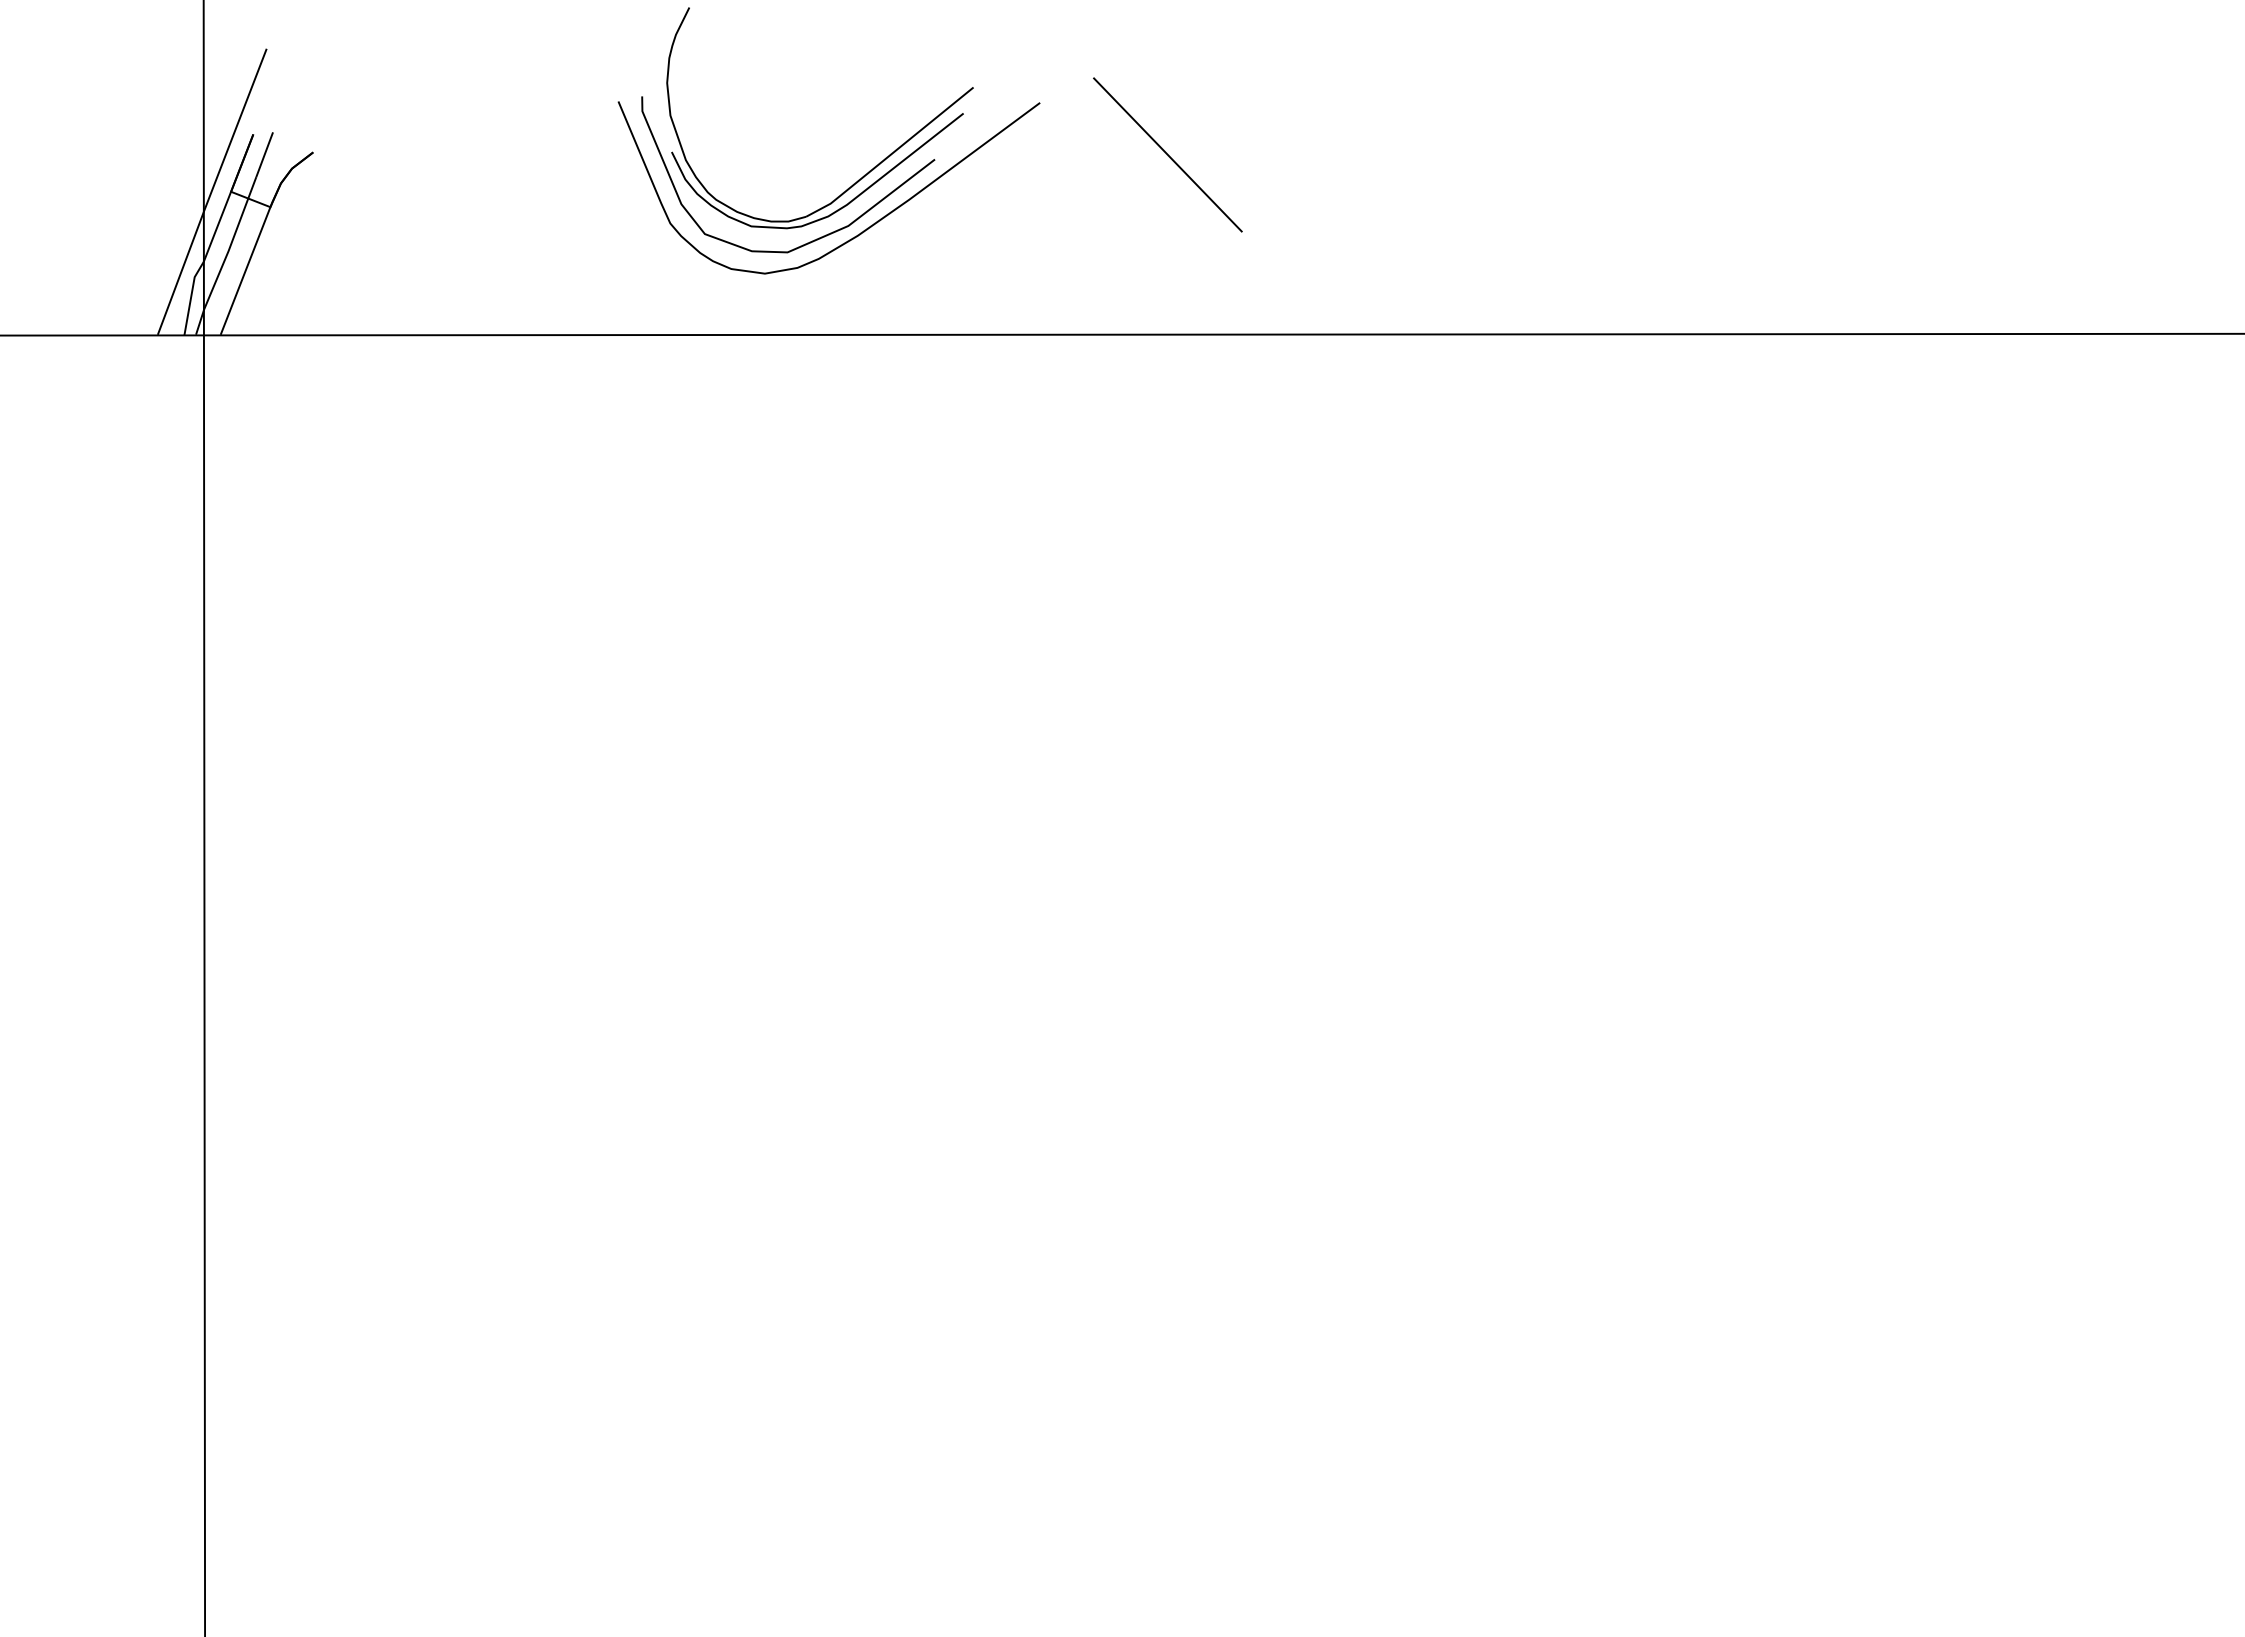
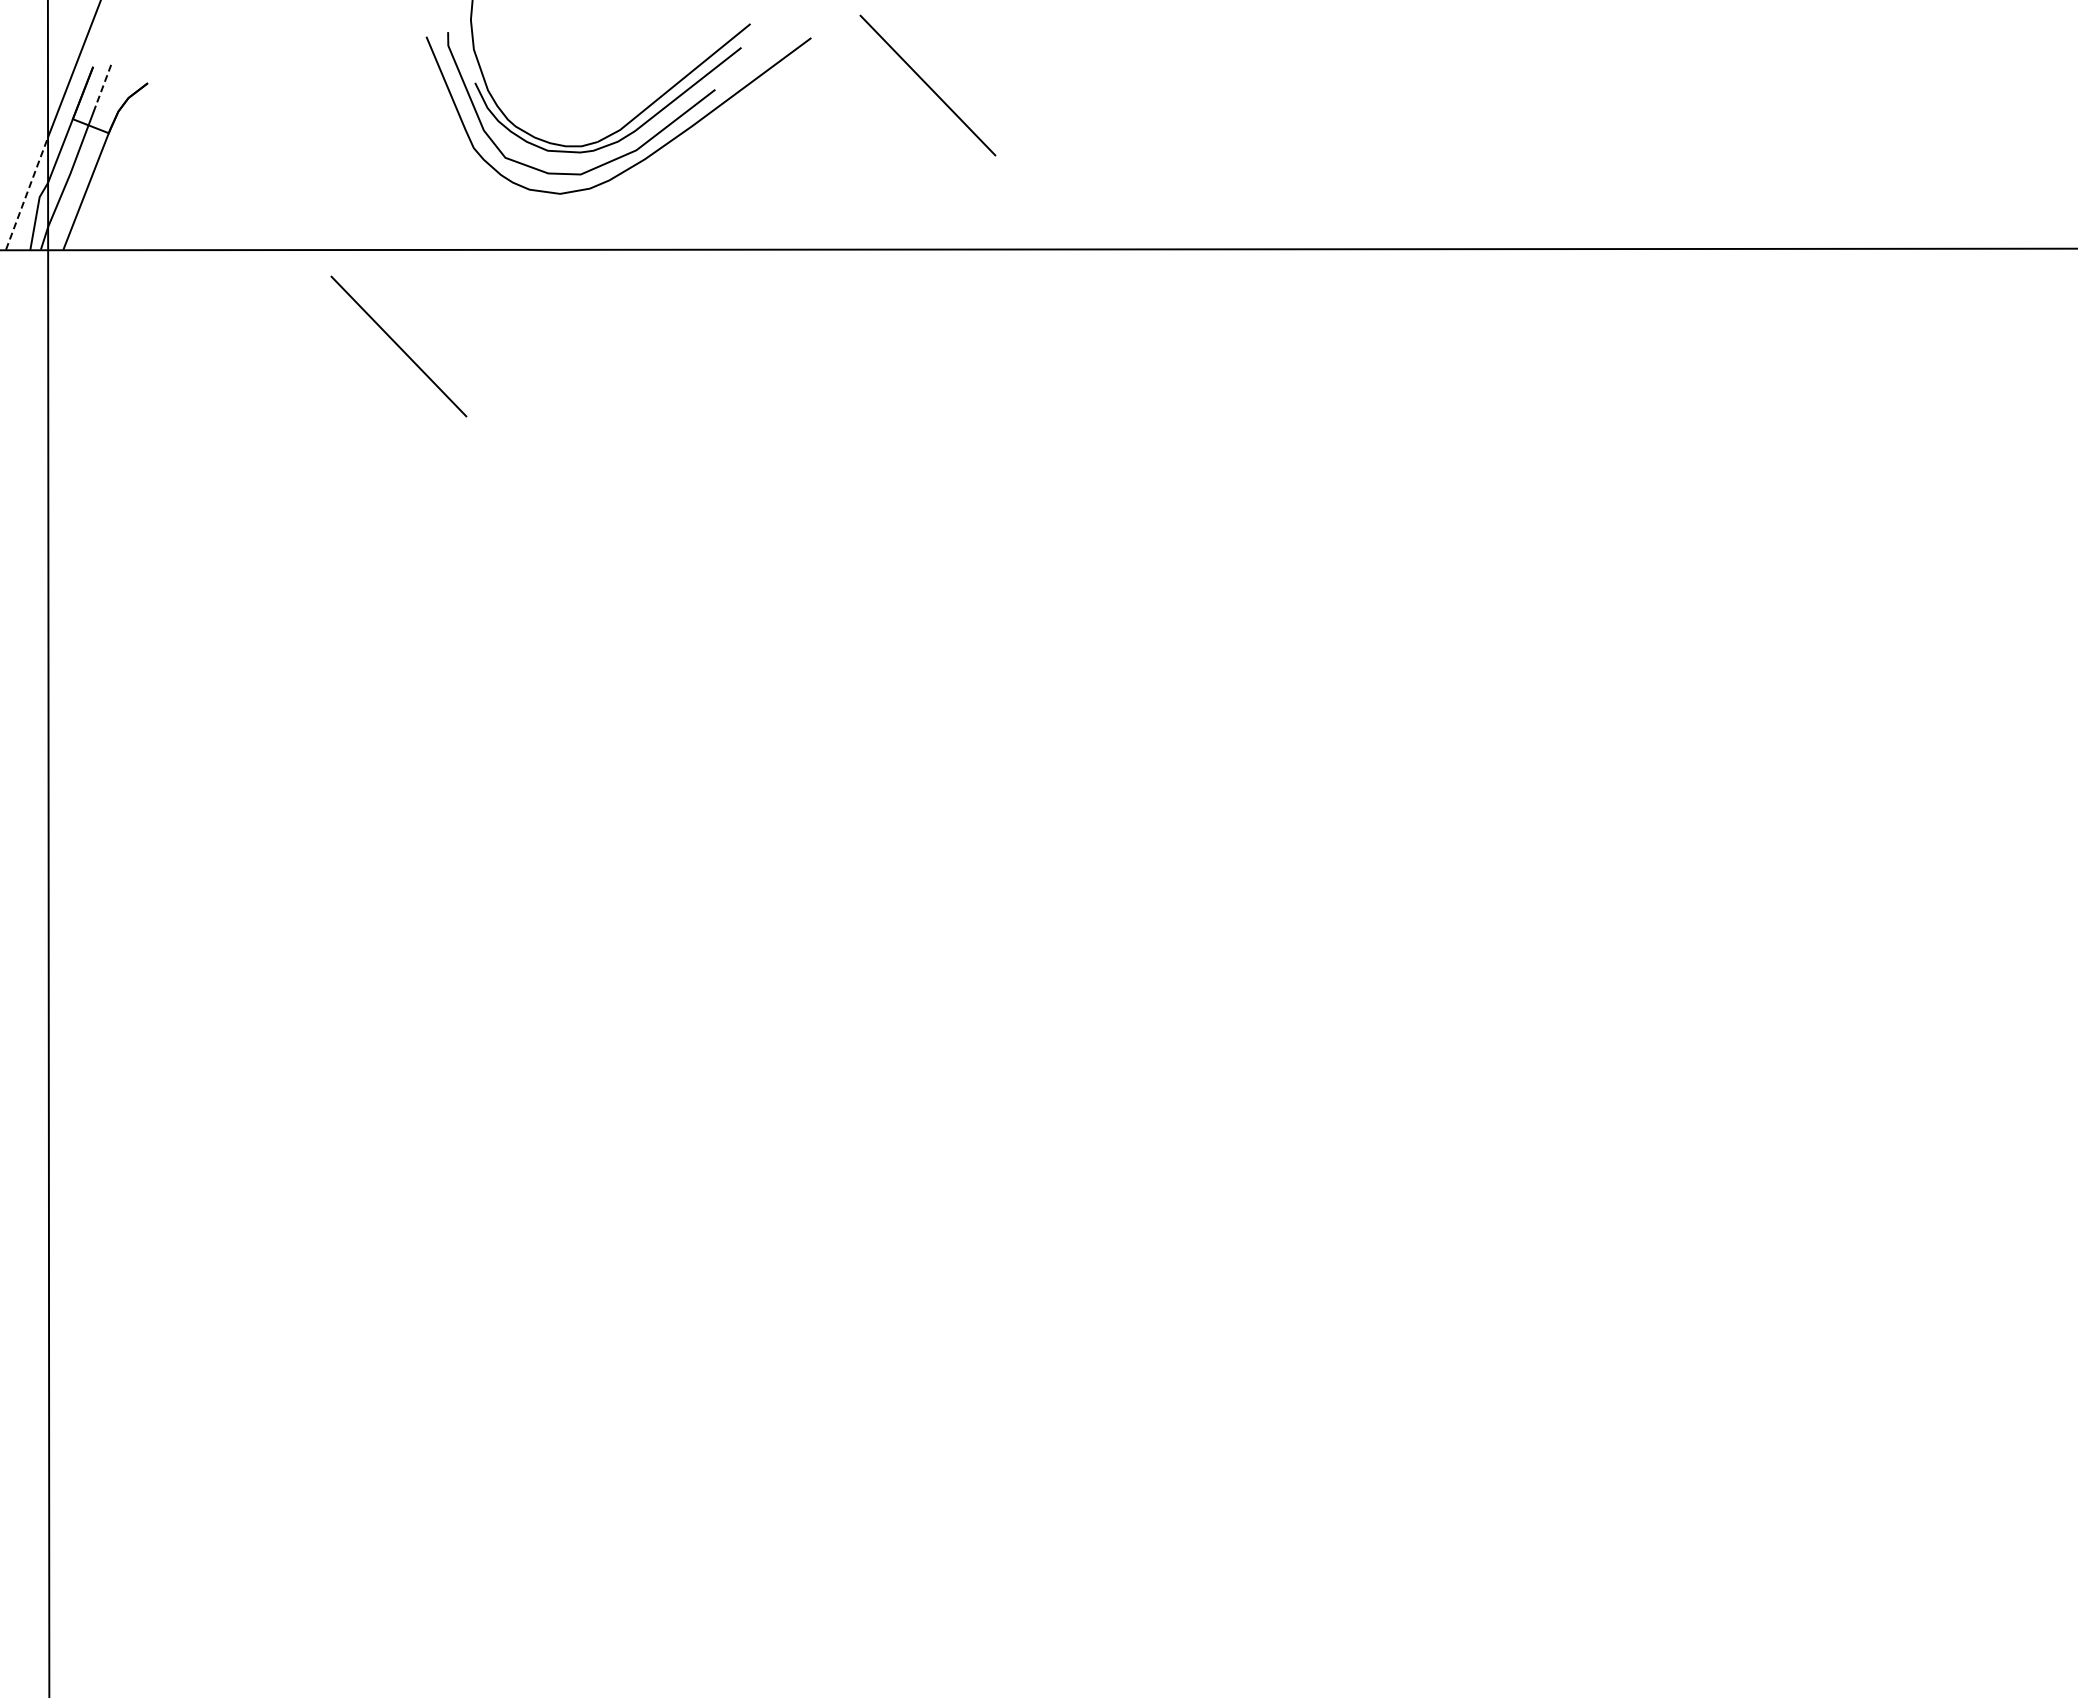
line: (264, 154) -> (103, 85), solid -> dashed
line: (181, 273) -> (27, 193), solid -> dashed
line: (587, 440) -> (398, 346), added

